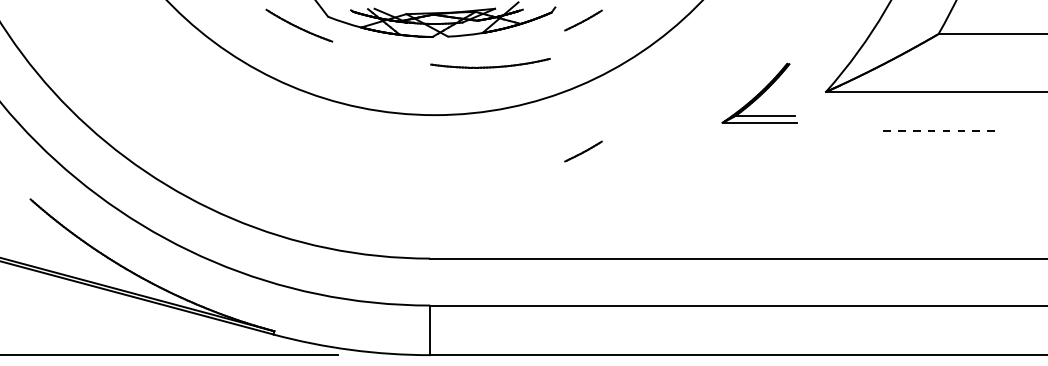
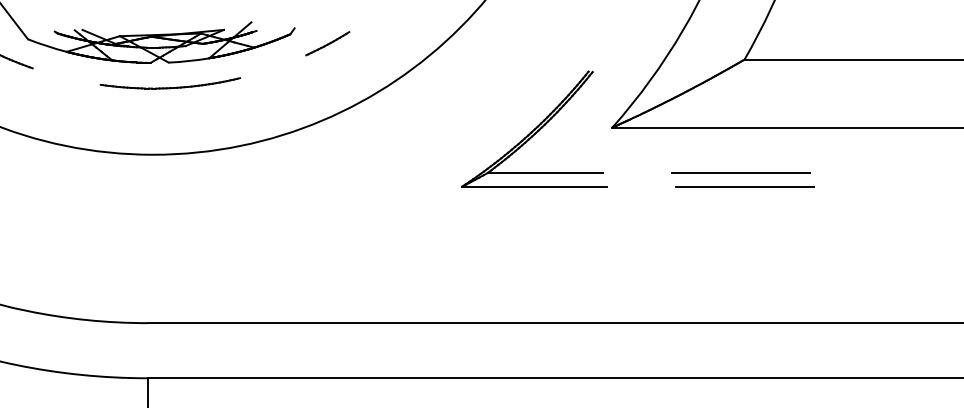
part: (490, 63) -> (170, 83), moved
part: (759, 93) -> (534, 129), size x1.67
line: (935, 130) -> (741, 172), dashed -> solid
line: (938, 142) -> (744, 186), added
line: (583, 151) -> (327, 197), removed

